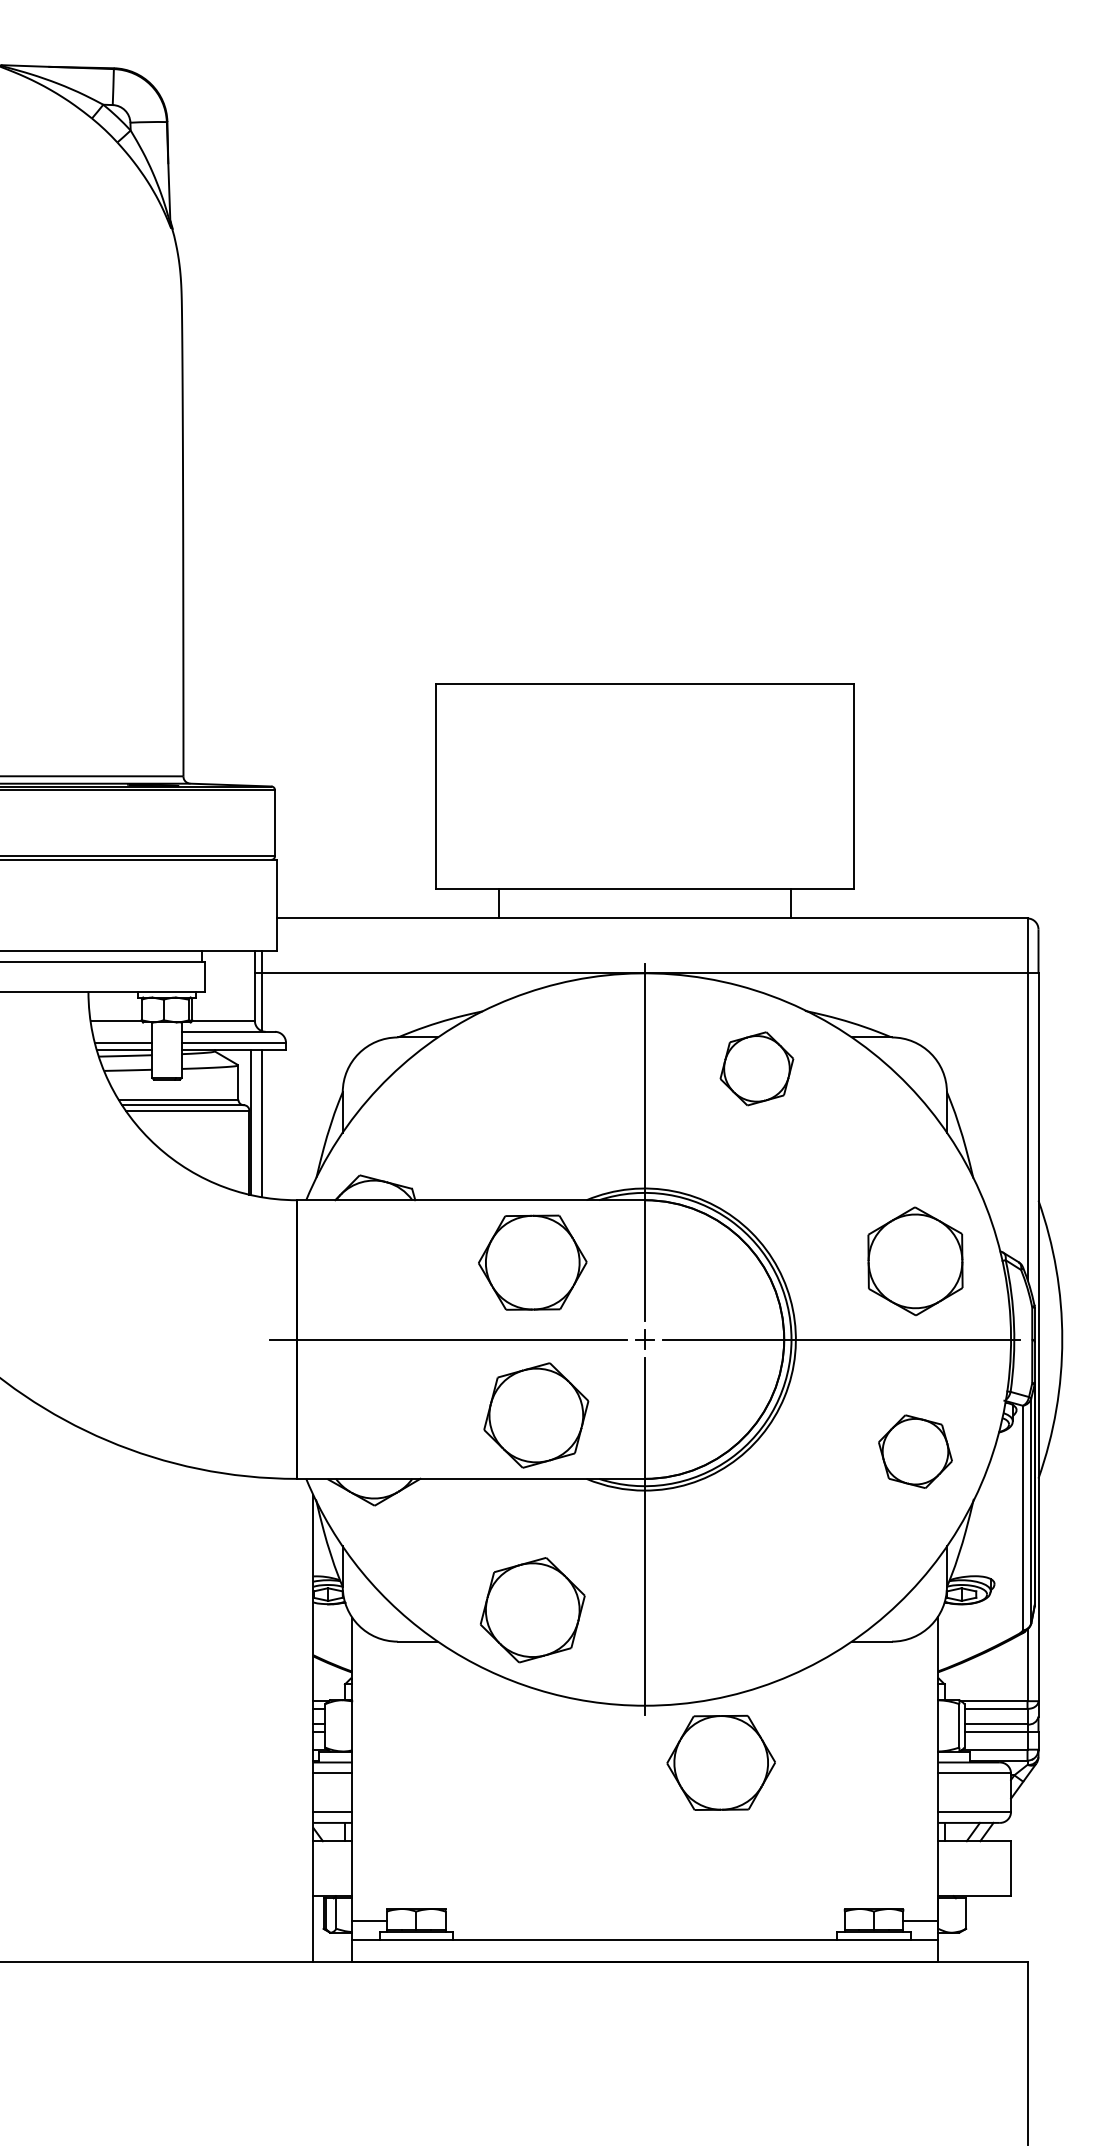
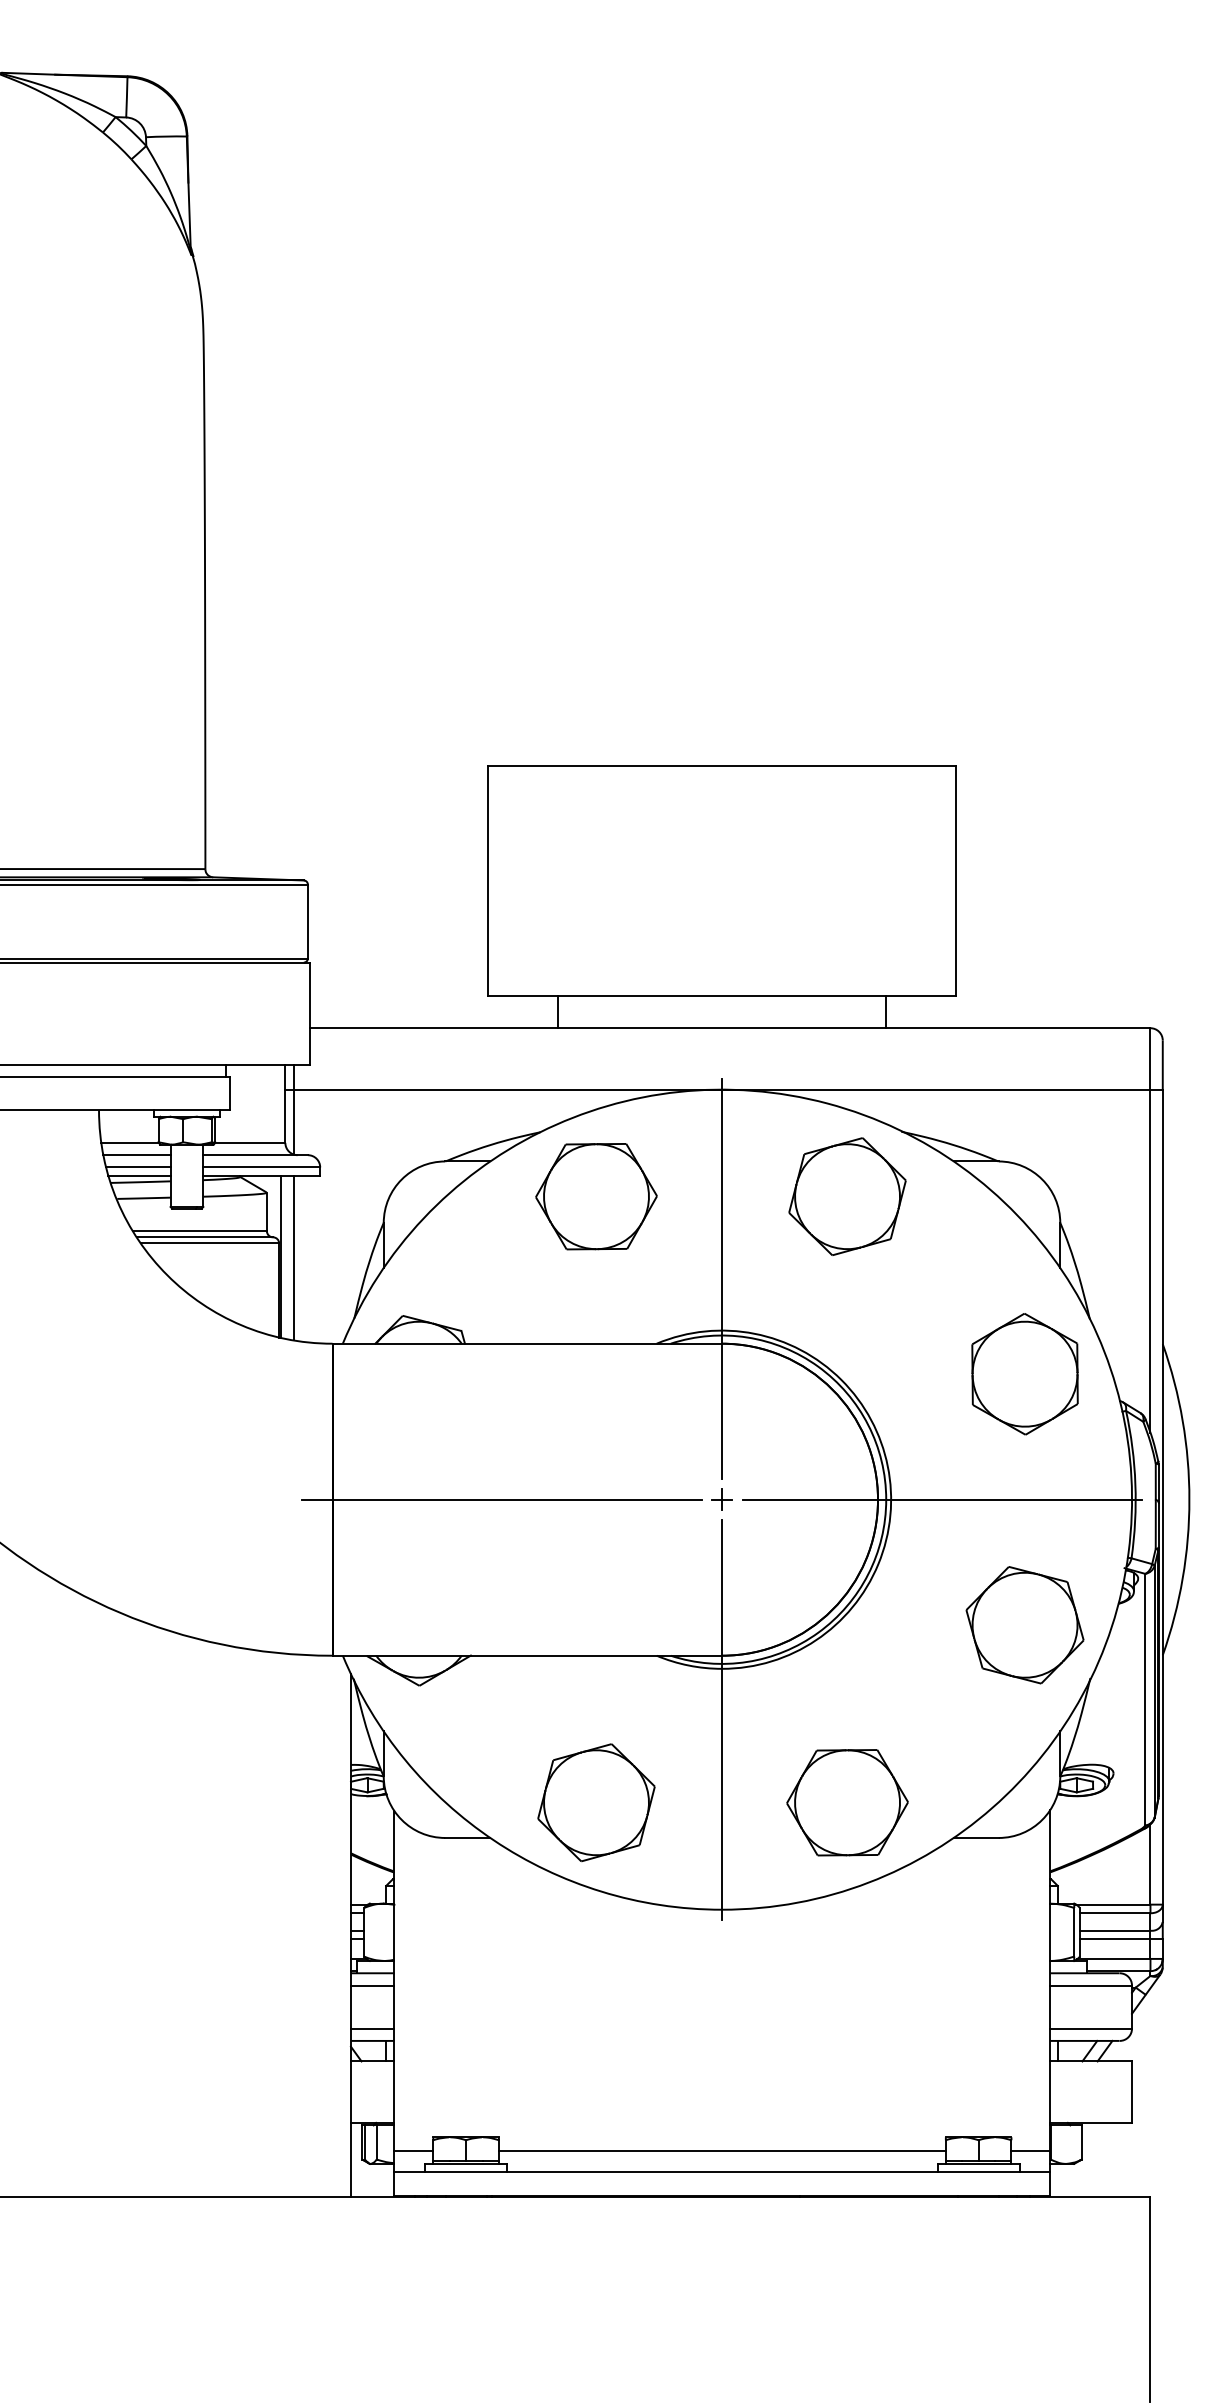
line: (121, 1032) -> (136, 1155), added
part: (756, 1068) -> (847, 1196), size x1.43
part: (915, 1261) -> (1024, 1374), moved
part: (532, 1262) -> (596, 1196), moved
part: (536, 1415) -> (600, 1584), removed
part: (915, 1451) -> (1024, 1625), size x1.43
part: (721, 1762) -> (847, 1802), moved
line: (644, 1921) -> (721, 2151), added

